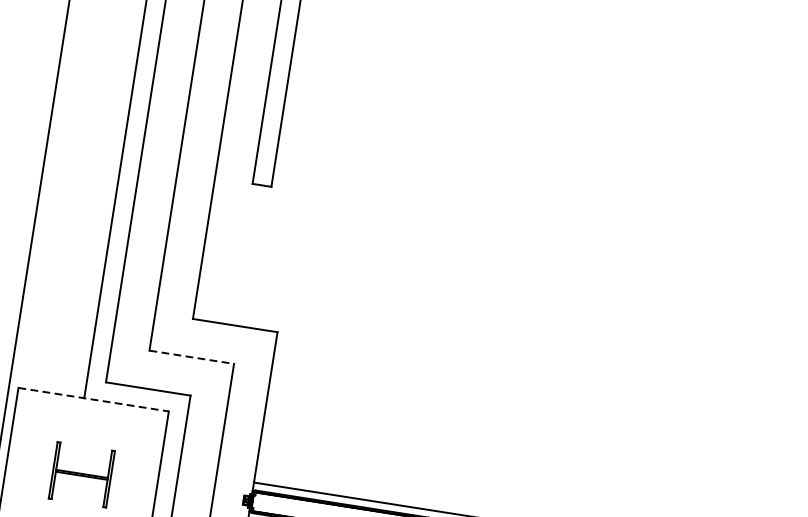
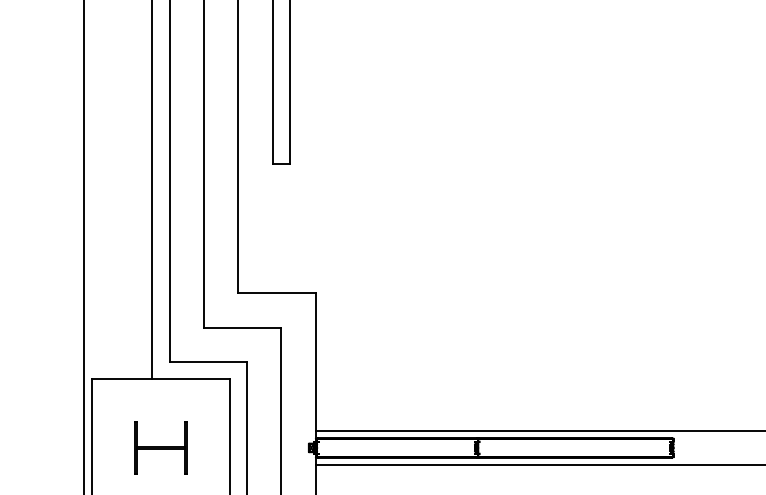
line: (191, 357) -> (242, 327), dashed -> solid
line: (94, 400) -> (161, 379), dashed -> solid

